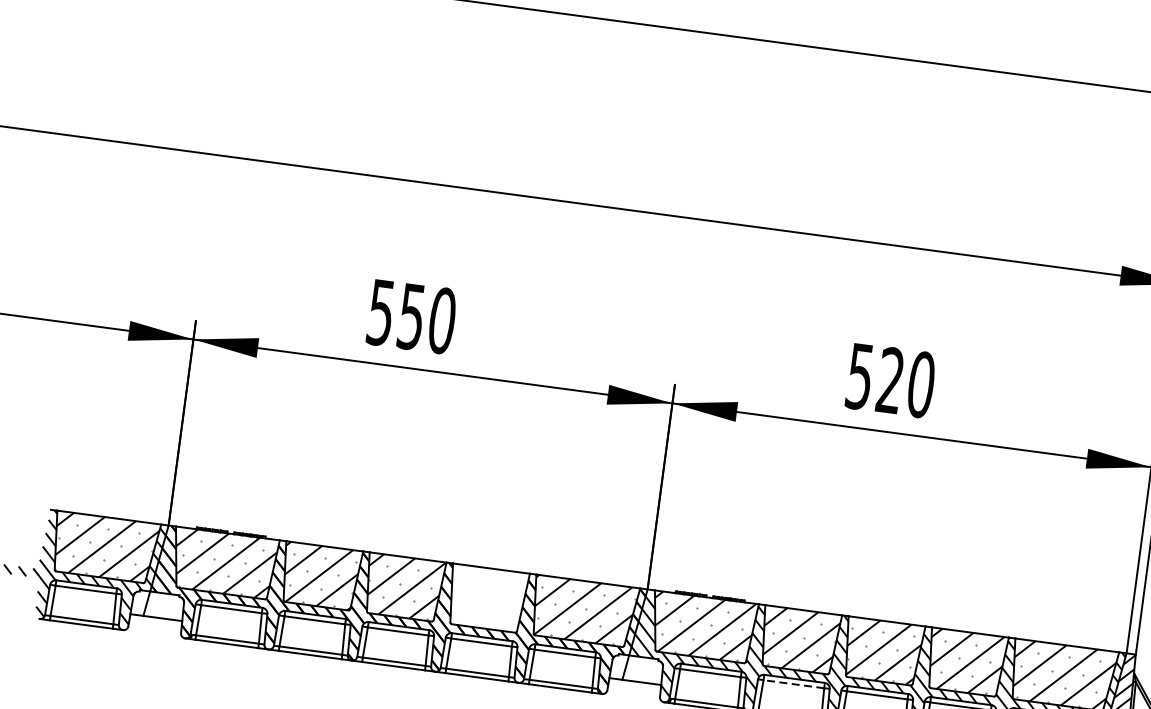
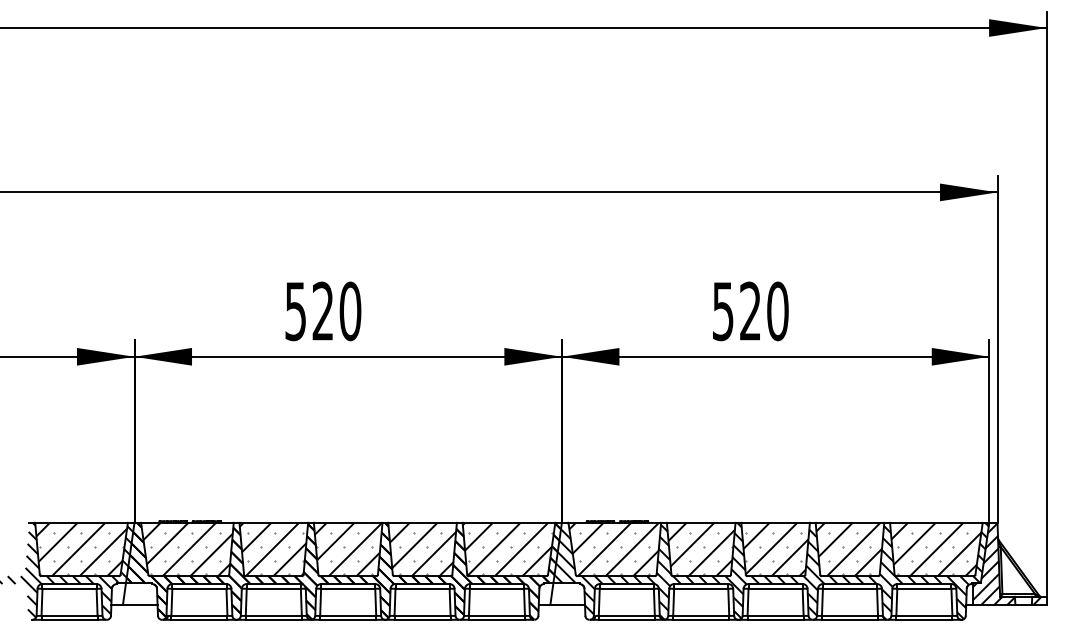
text: (410, 316) -> (322, 311), 550 -> 520
hatch: (488, 598) -> (423, 549), added
line: (793, 683) -> (700, 588), dashed -> solid

